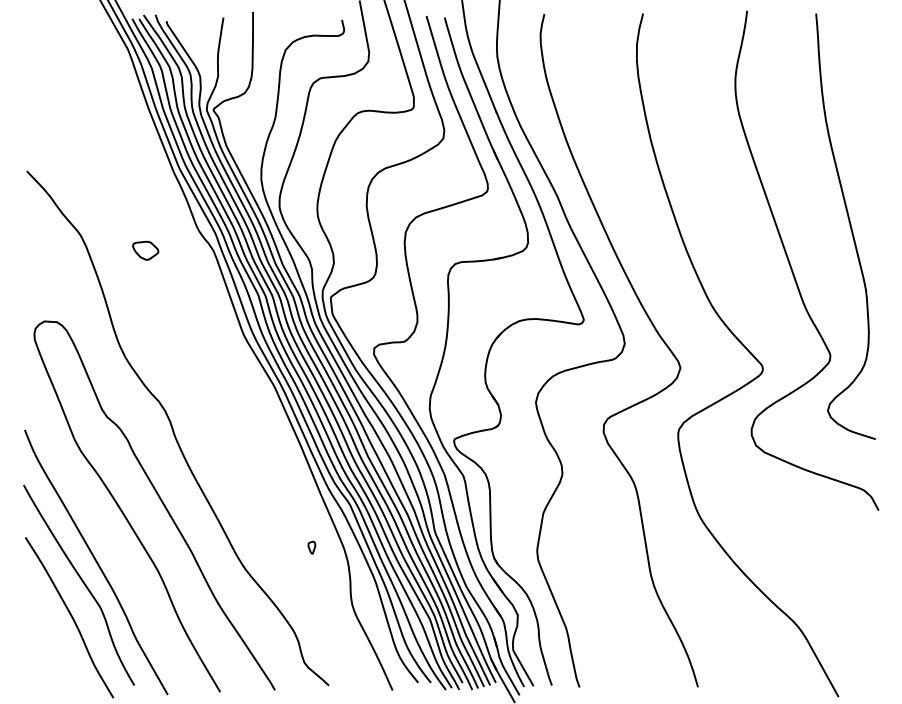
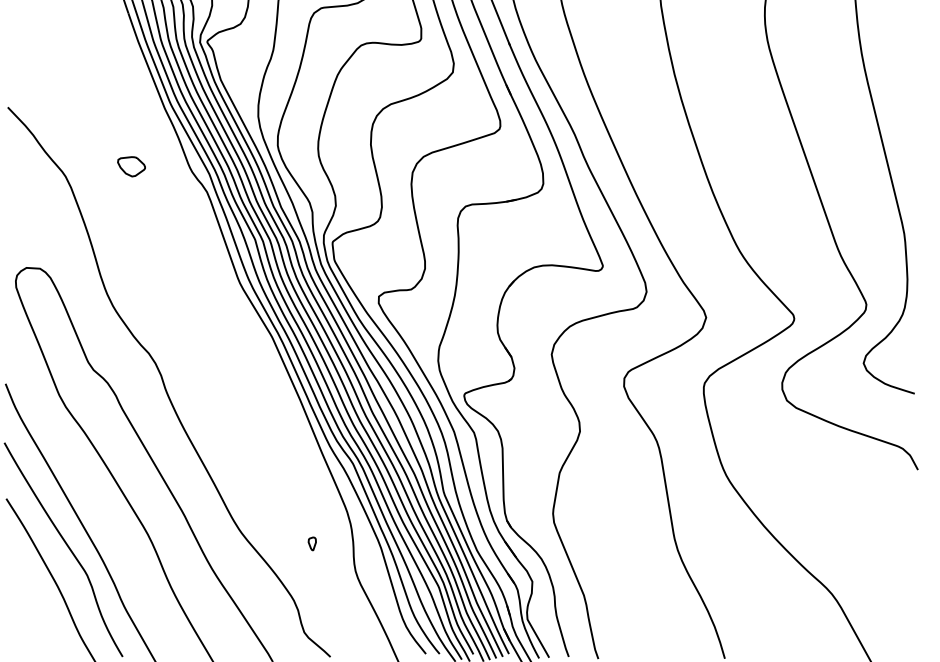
part: (145, 250) -> (131, 166), moved
part: (311, 547) -> (311, 543), moved

